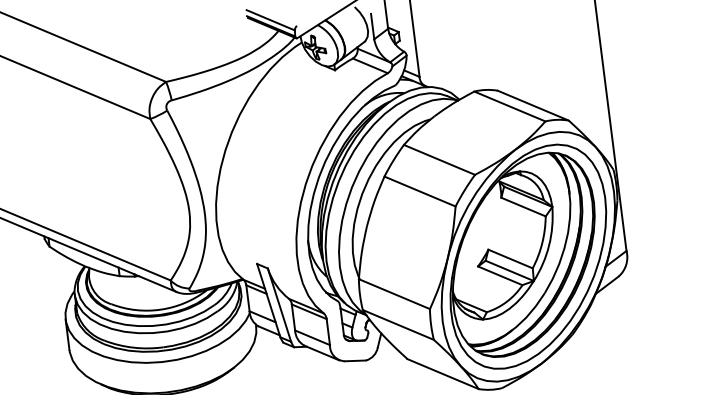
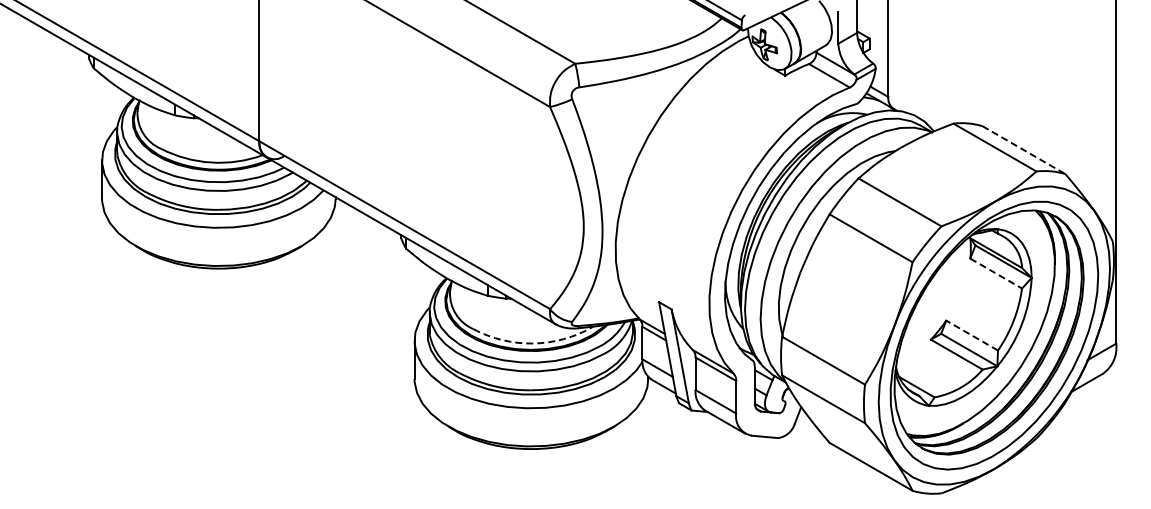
line: (532, 105) -> (1023, 150), solid -> dashed
line: (523, 206) -> (996, 273), solid -> dashed
line: (510, 258) -> (972, 335), solid -> dashed
arc: (160, 309) -> (533, 343), solid -> dashed

